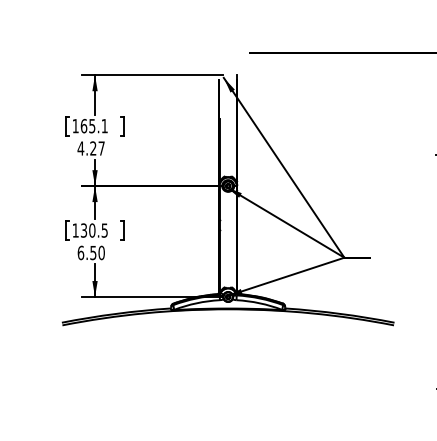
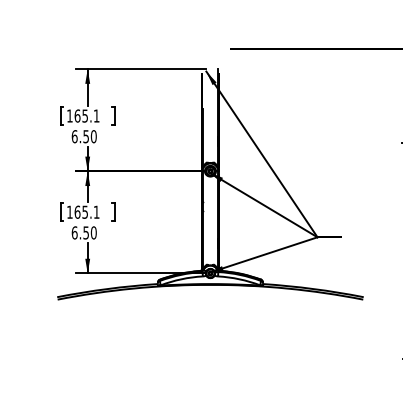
text: (90, 148) -> (83, 136), 4.27 -> 6.50
text: (93, 229) -> (86, 211), 130.5 -> 165.1

